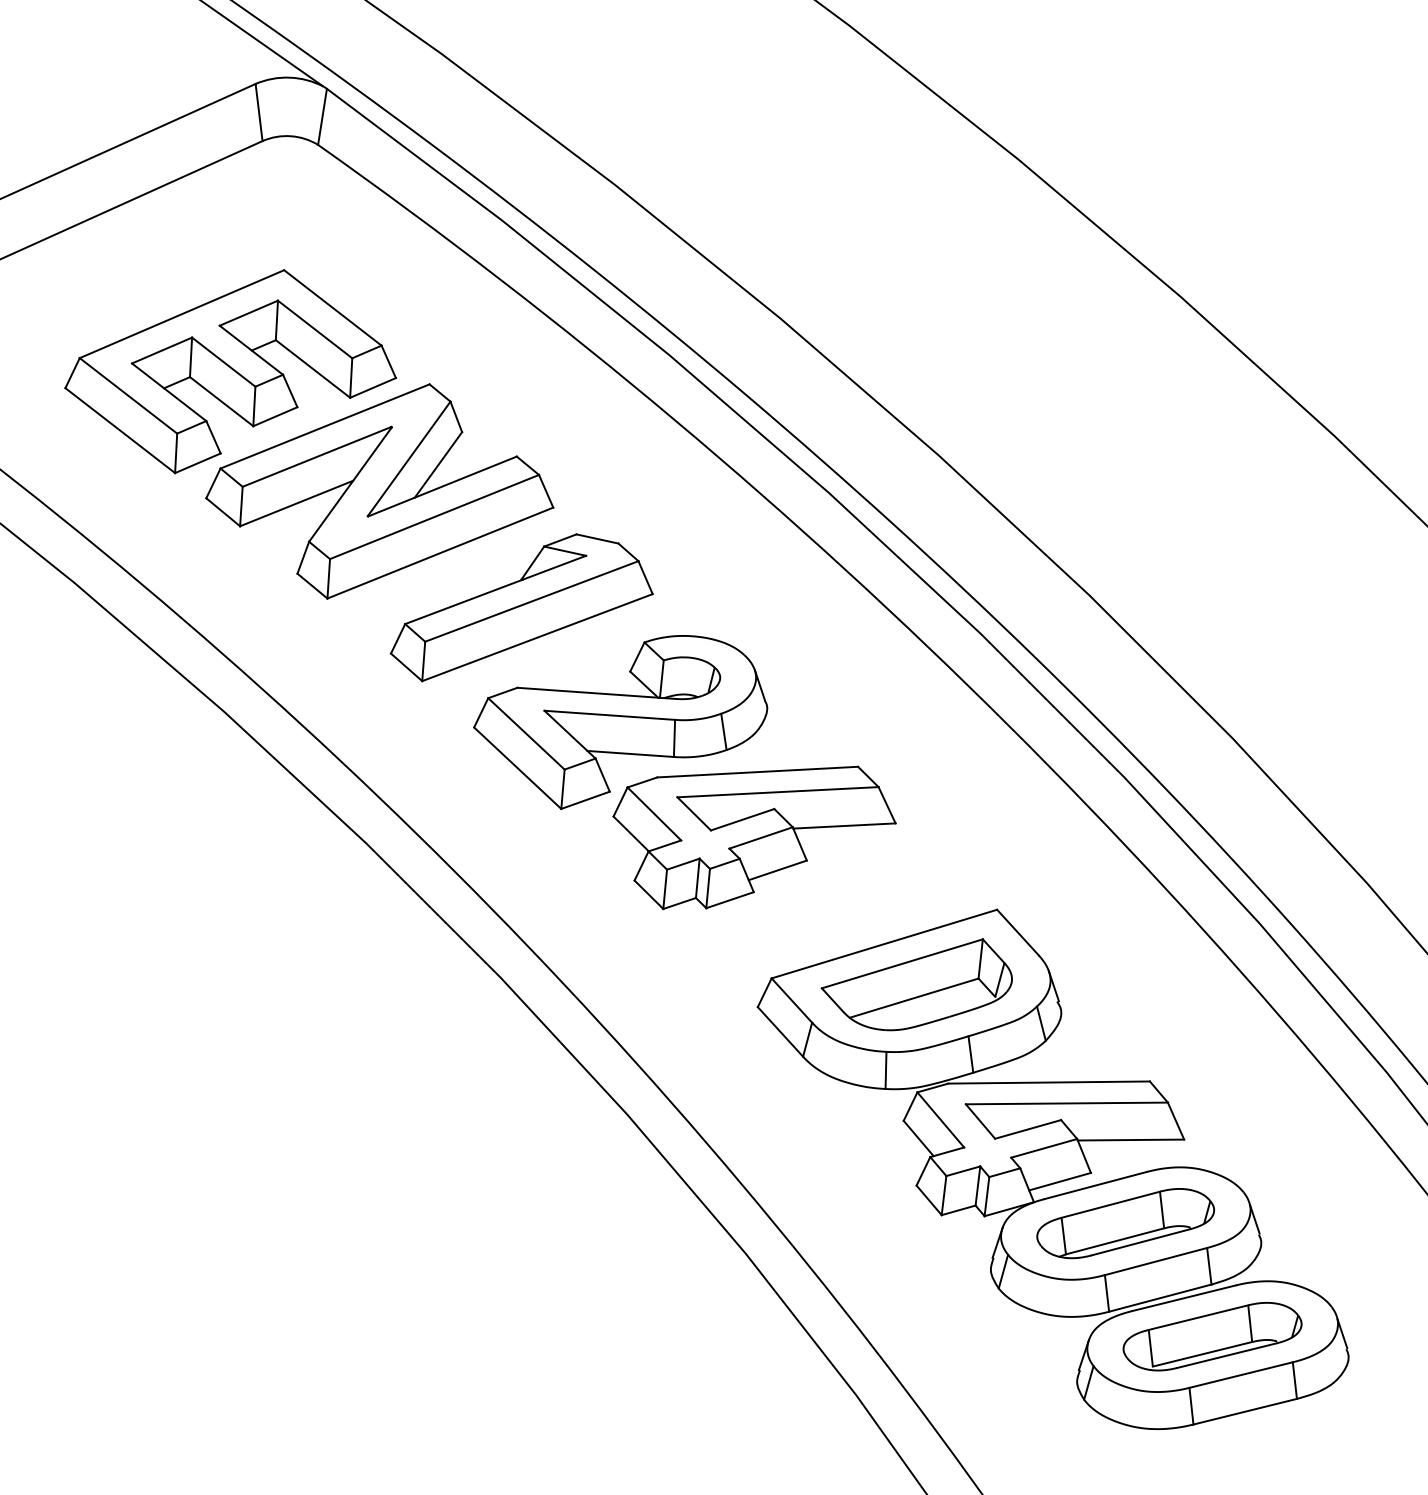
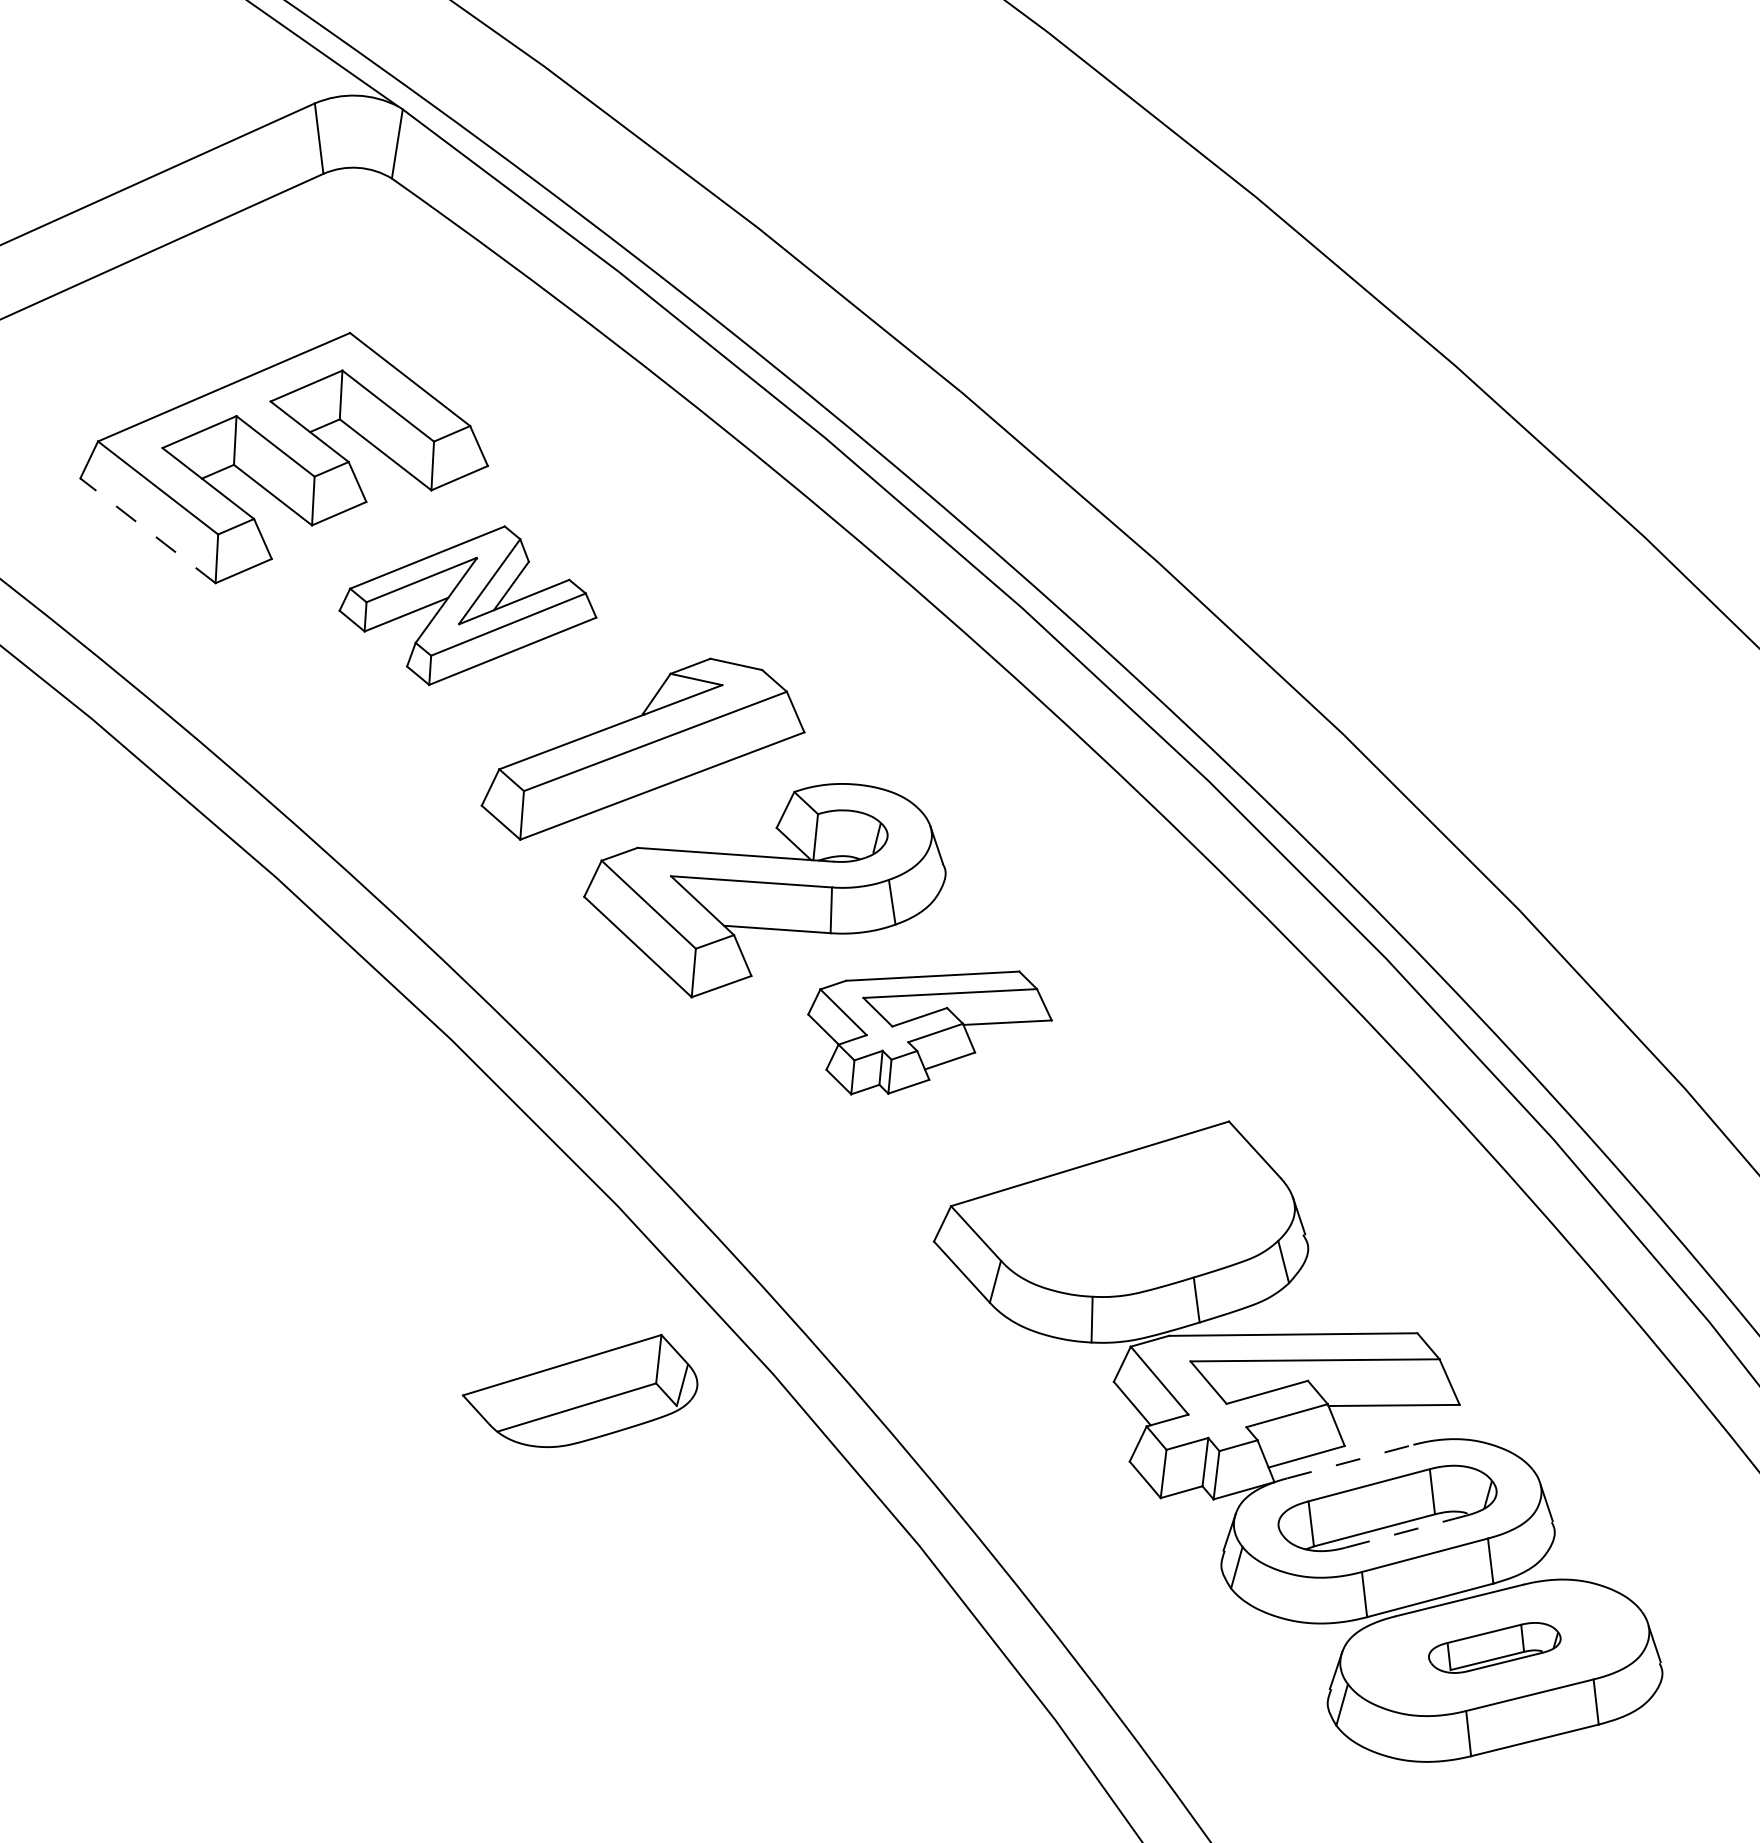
line: (120, 430) -> (148, 530), solid -> dashed
part: (379, 491) -> (467, 605), size x0.6
part: (754, 837) -> (929, 1032), size x0.7
part: (916, 984) -> (579, 1390), moved
line: (1095, 1185) -> (1350, 1461), solid -> dashed
line: (1141, 1242) -> (1406, 1531), solid -> dashed
part: (1212, 1336) -> (1494, 1647), size x0.6

